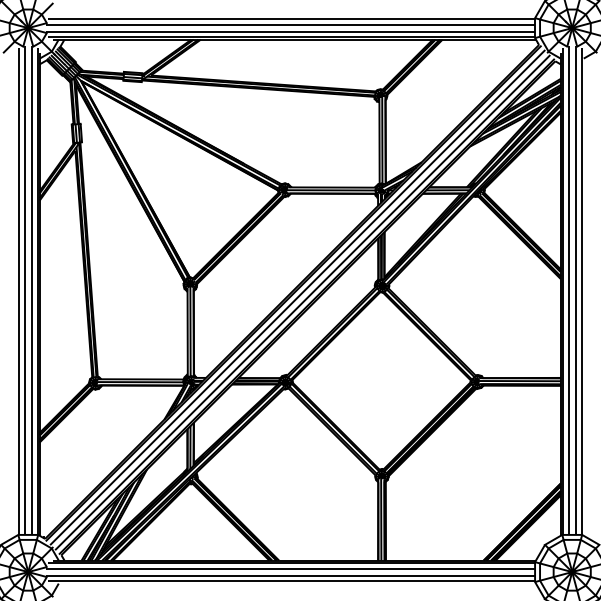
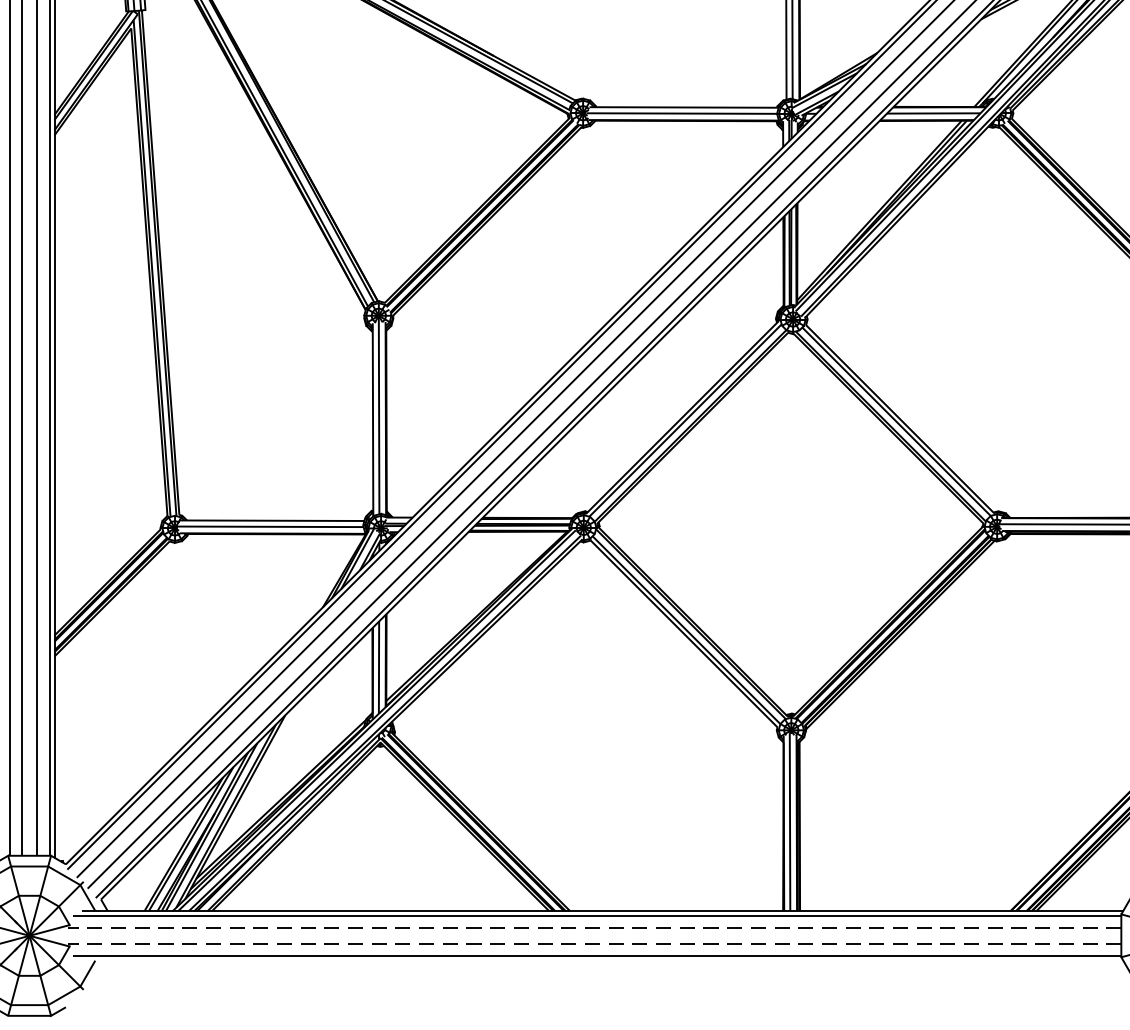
line: (290, 568) -> (594, 928), solid -> dashed
line: (290, 575) -> (594, 943), solid -> dashed

